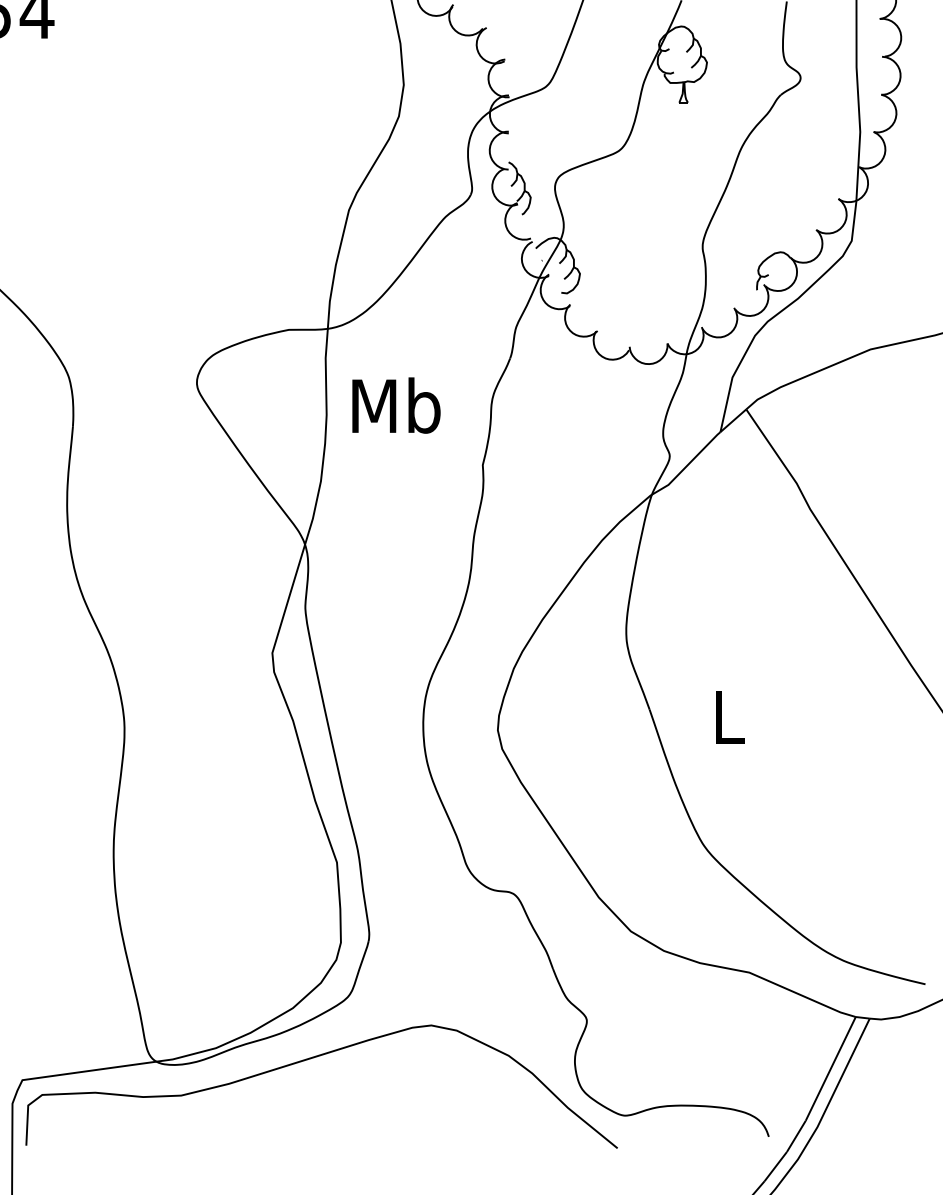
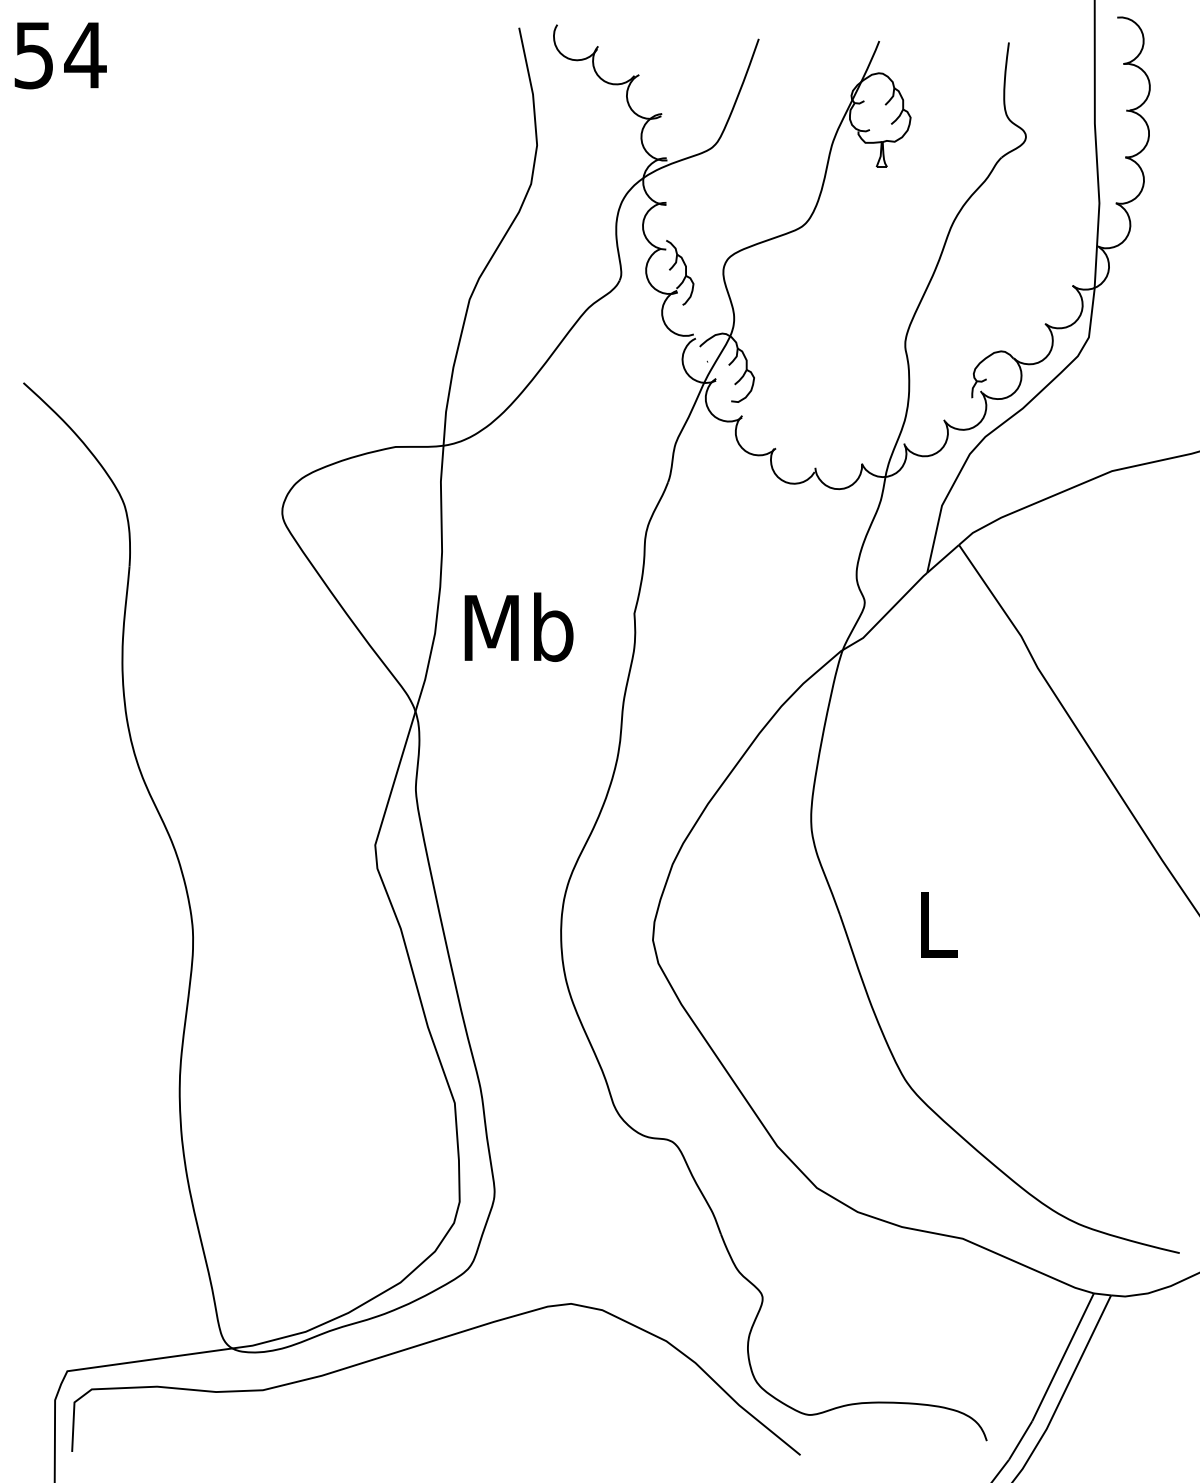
text: (395, 404) -> (518, 626), moved

